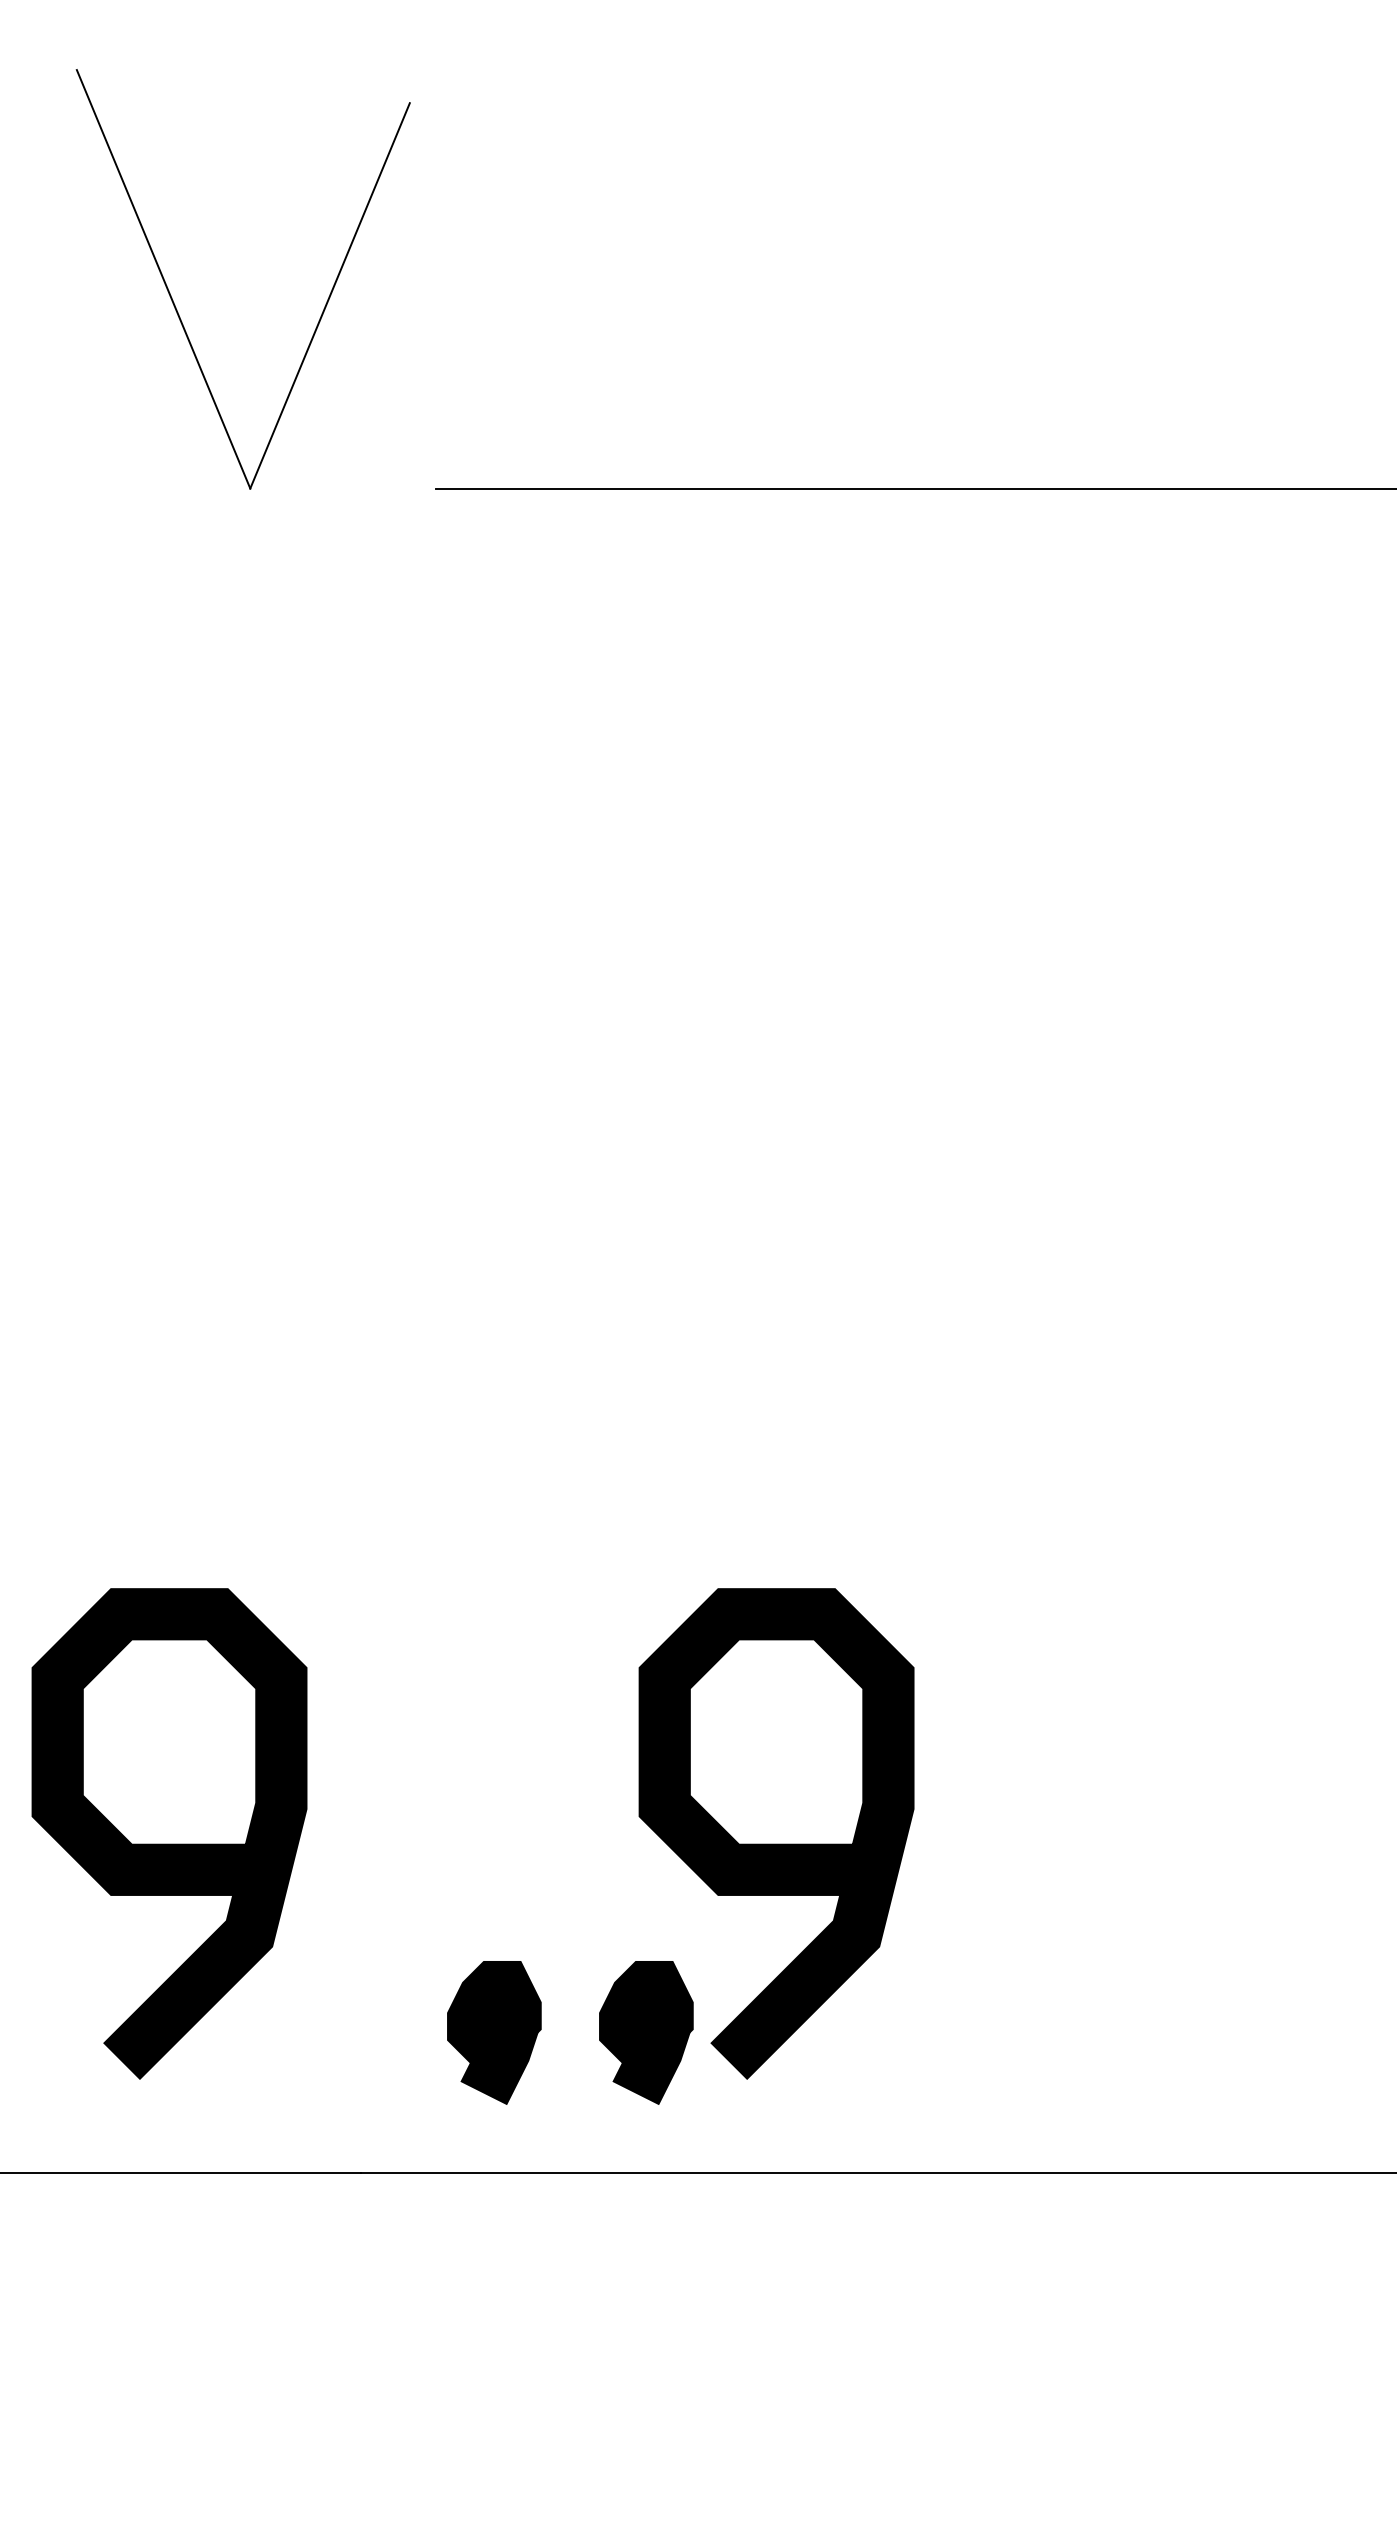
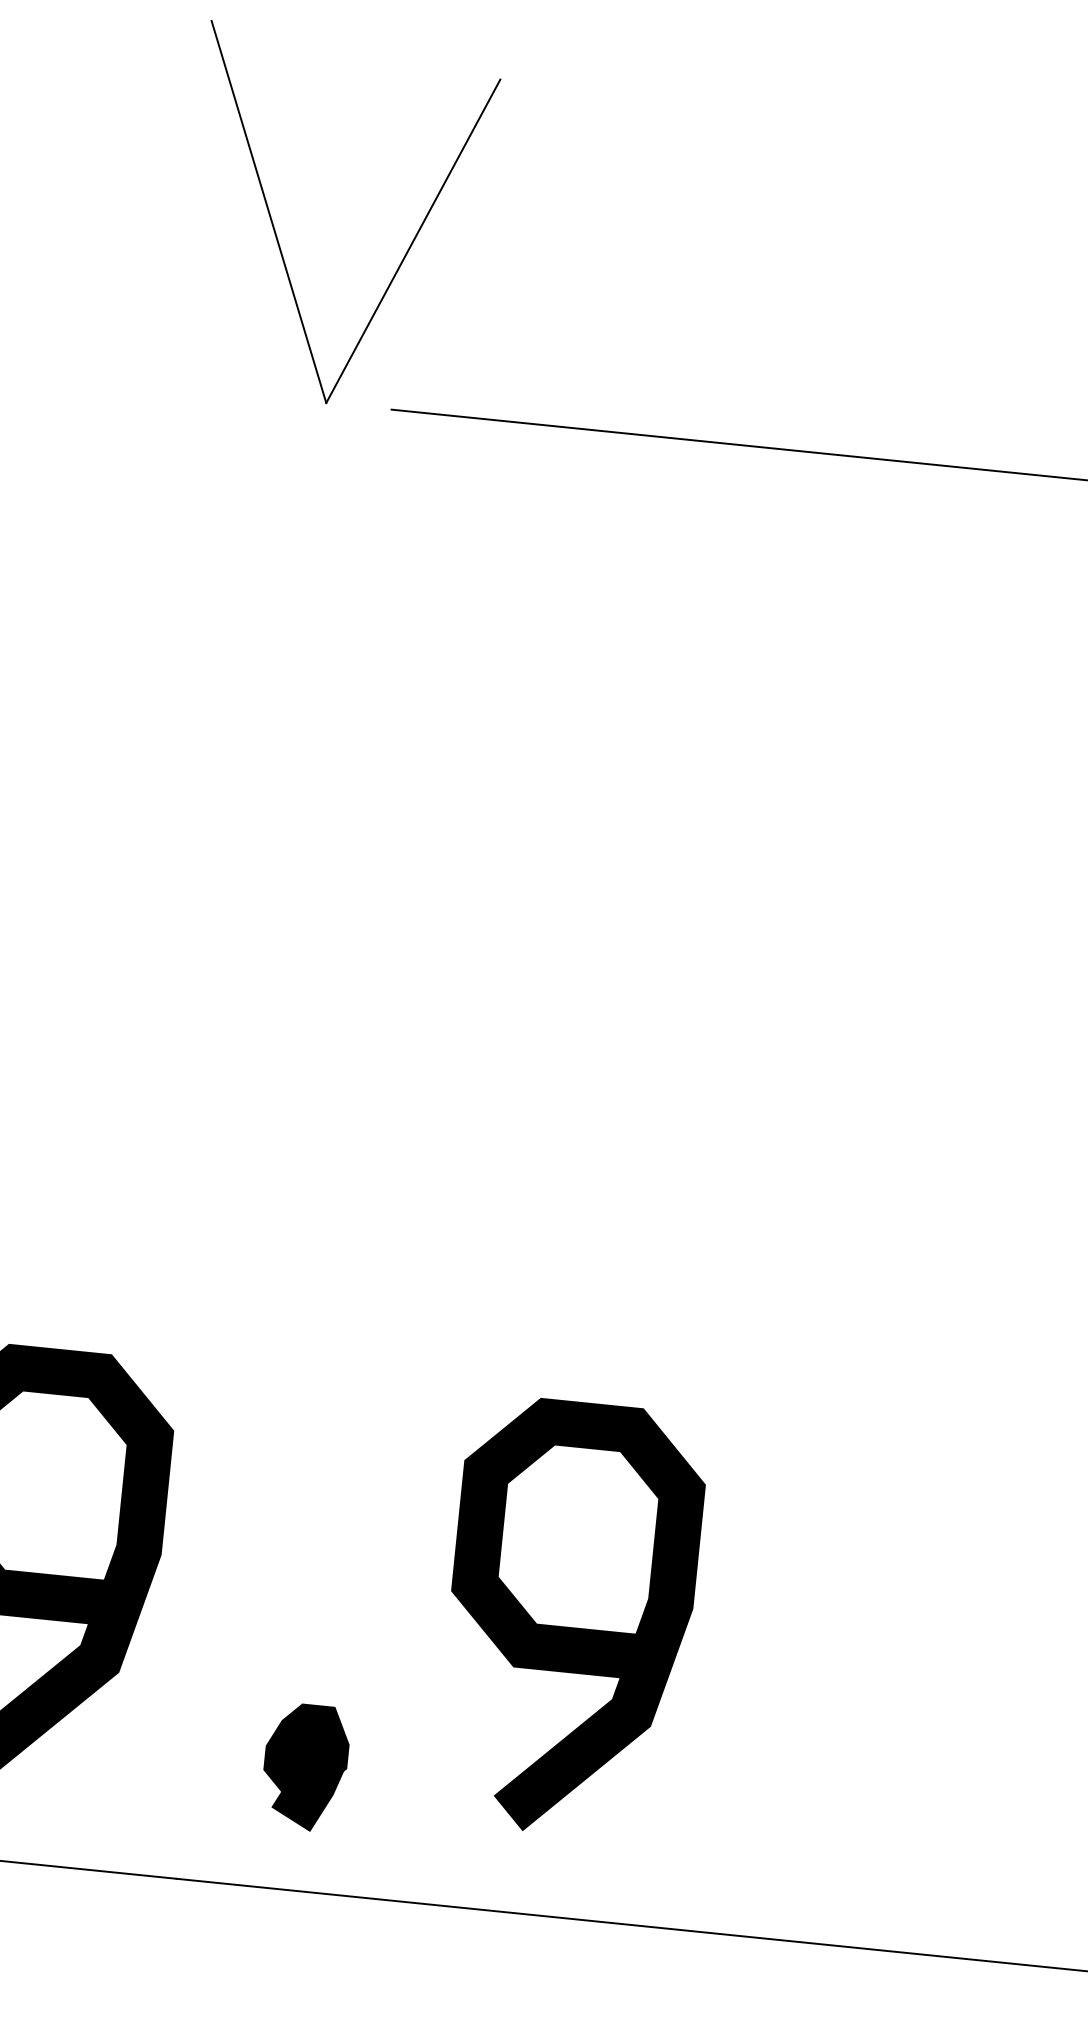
part: (177, 309) -> (278, 239), moved
part: (646, 2032) -> (438, 1780), removed

